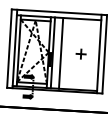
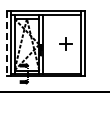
line: (9, 48) -> (6, 43), solid -> dashed
line: (61, 53) -> (49, 44), removed
part: (80, 54) -> (65, 44), size x1.6

